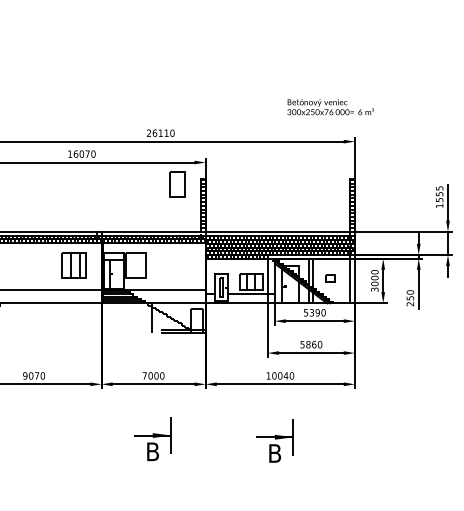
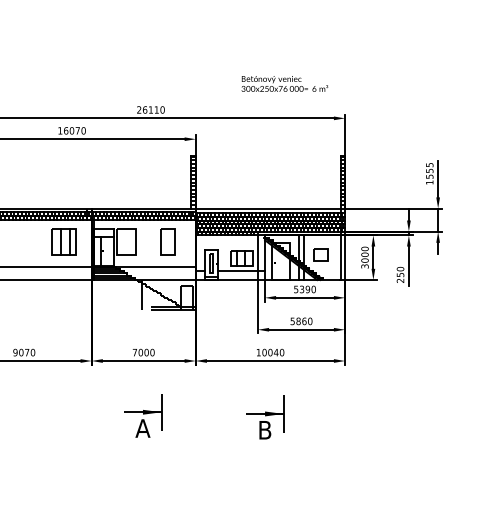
text: (330, 106) -> (284, 83), moved
part: (177, 183) -> (167, 241), moved
part: (330, 277) -> (320, 254), size x1.67
text: (152, 451) -> (142, 428), B -> A

